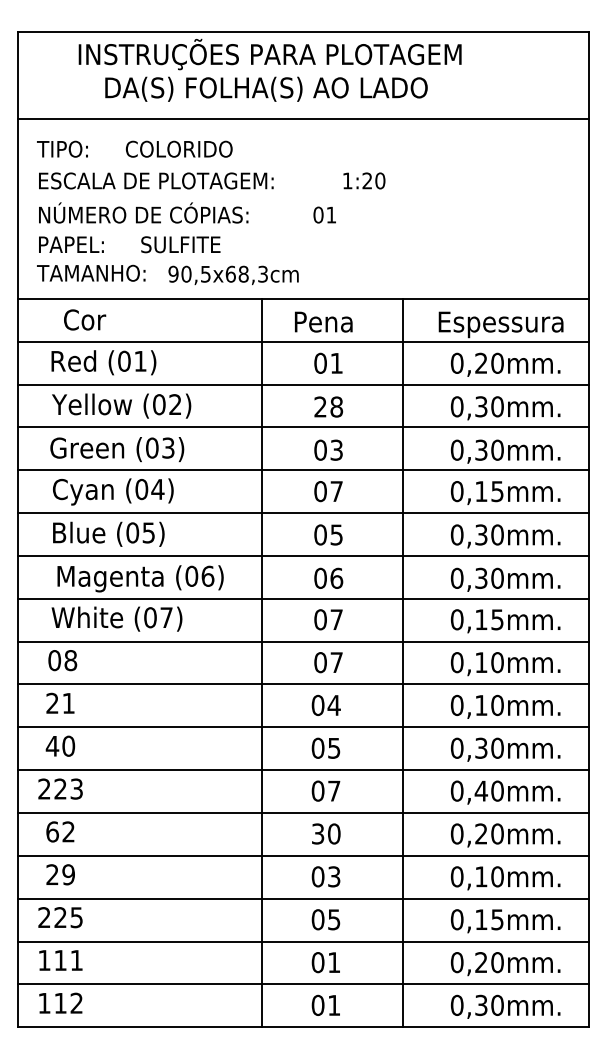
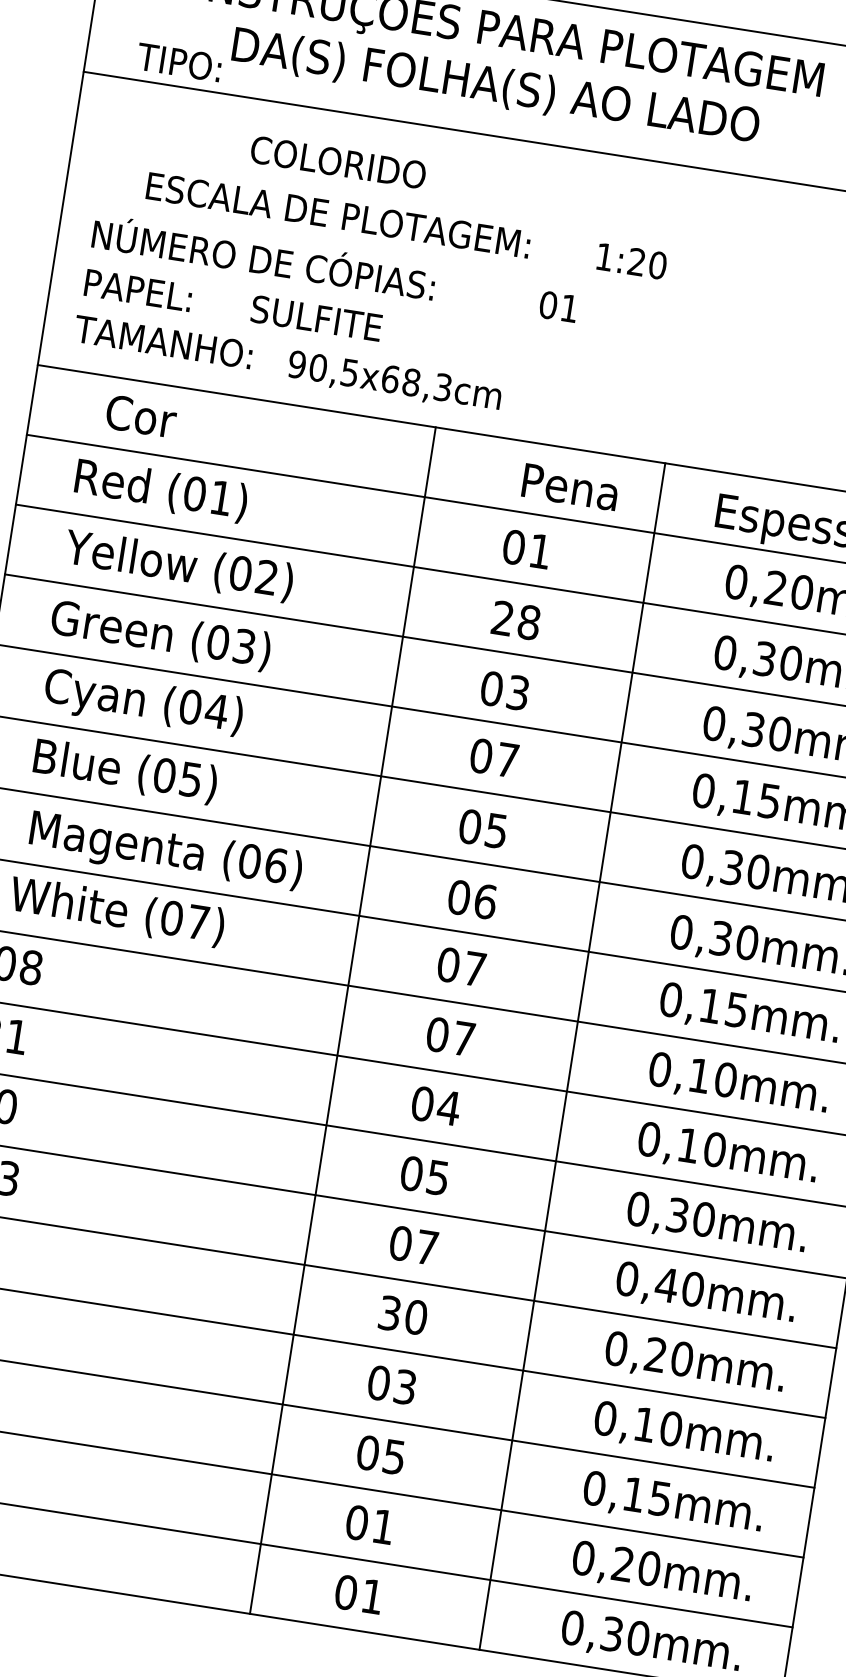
text: (62, 148) -> (179, 61), moved
text: (156, 180) -> (338, 214), moved
text: (323, 321) -> (570, 486), moved

